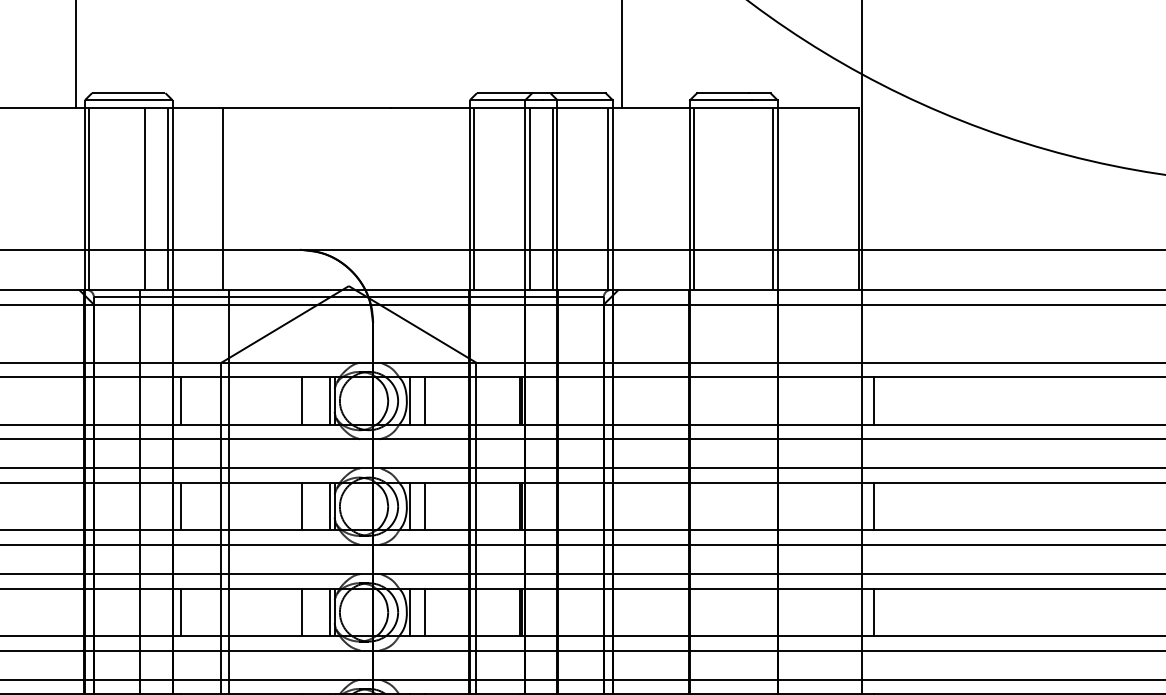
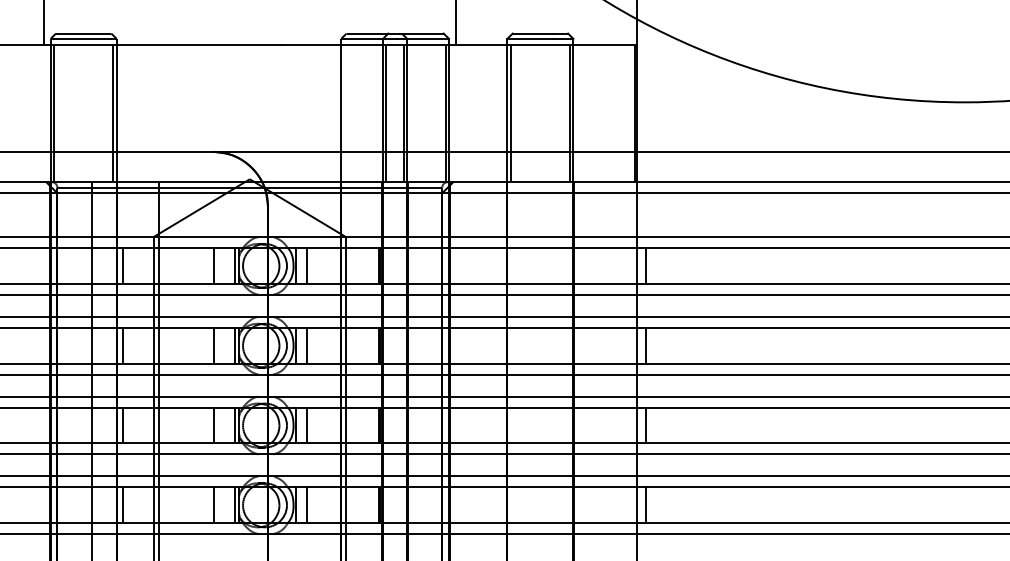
line: (144, 199) -> (95, 113), removed
line: (223, 199) -> (155, 113), removed
line: (474, 199) -> (344, 113), removed

